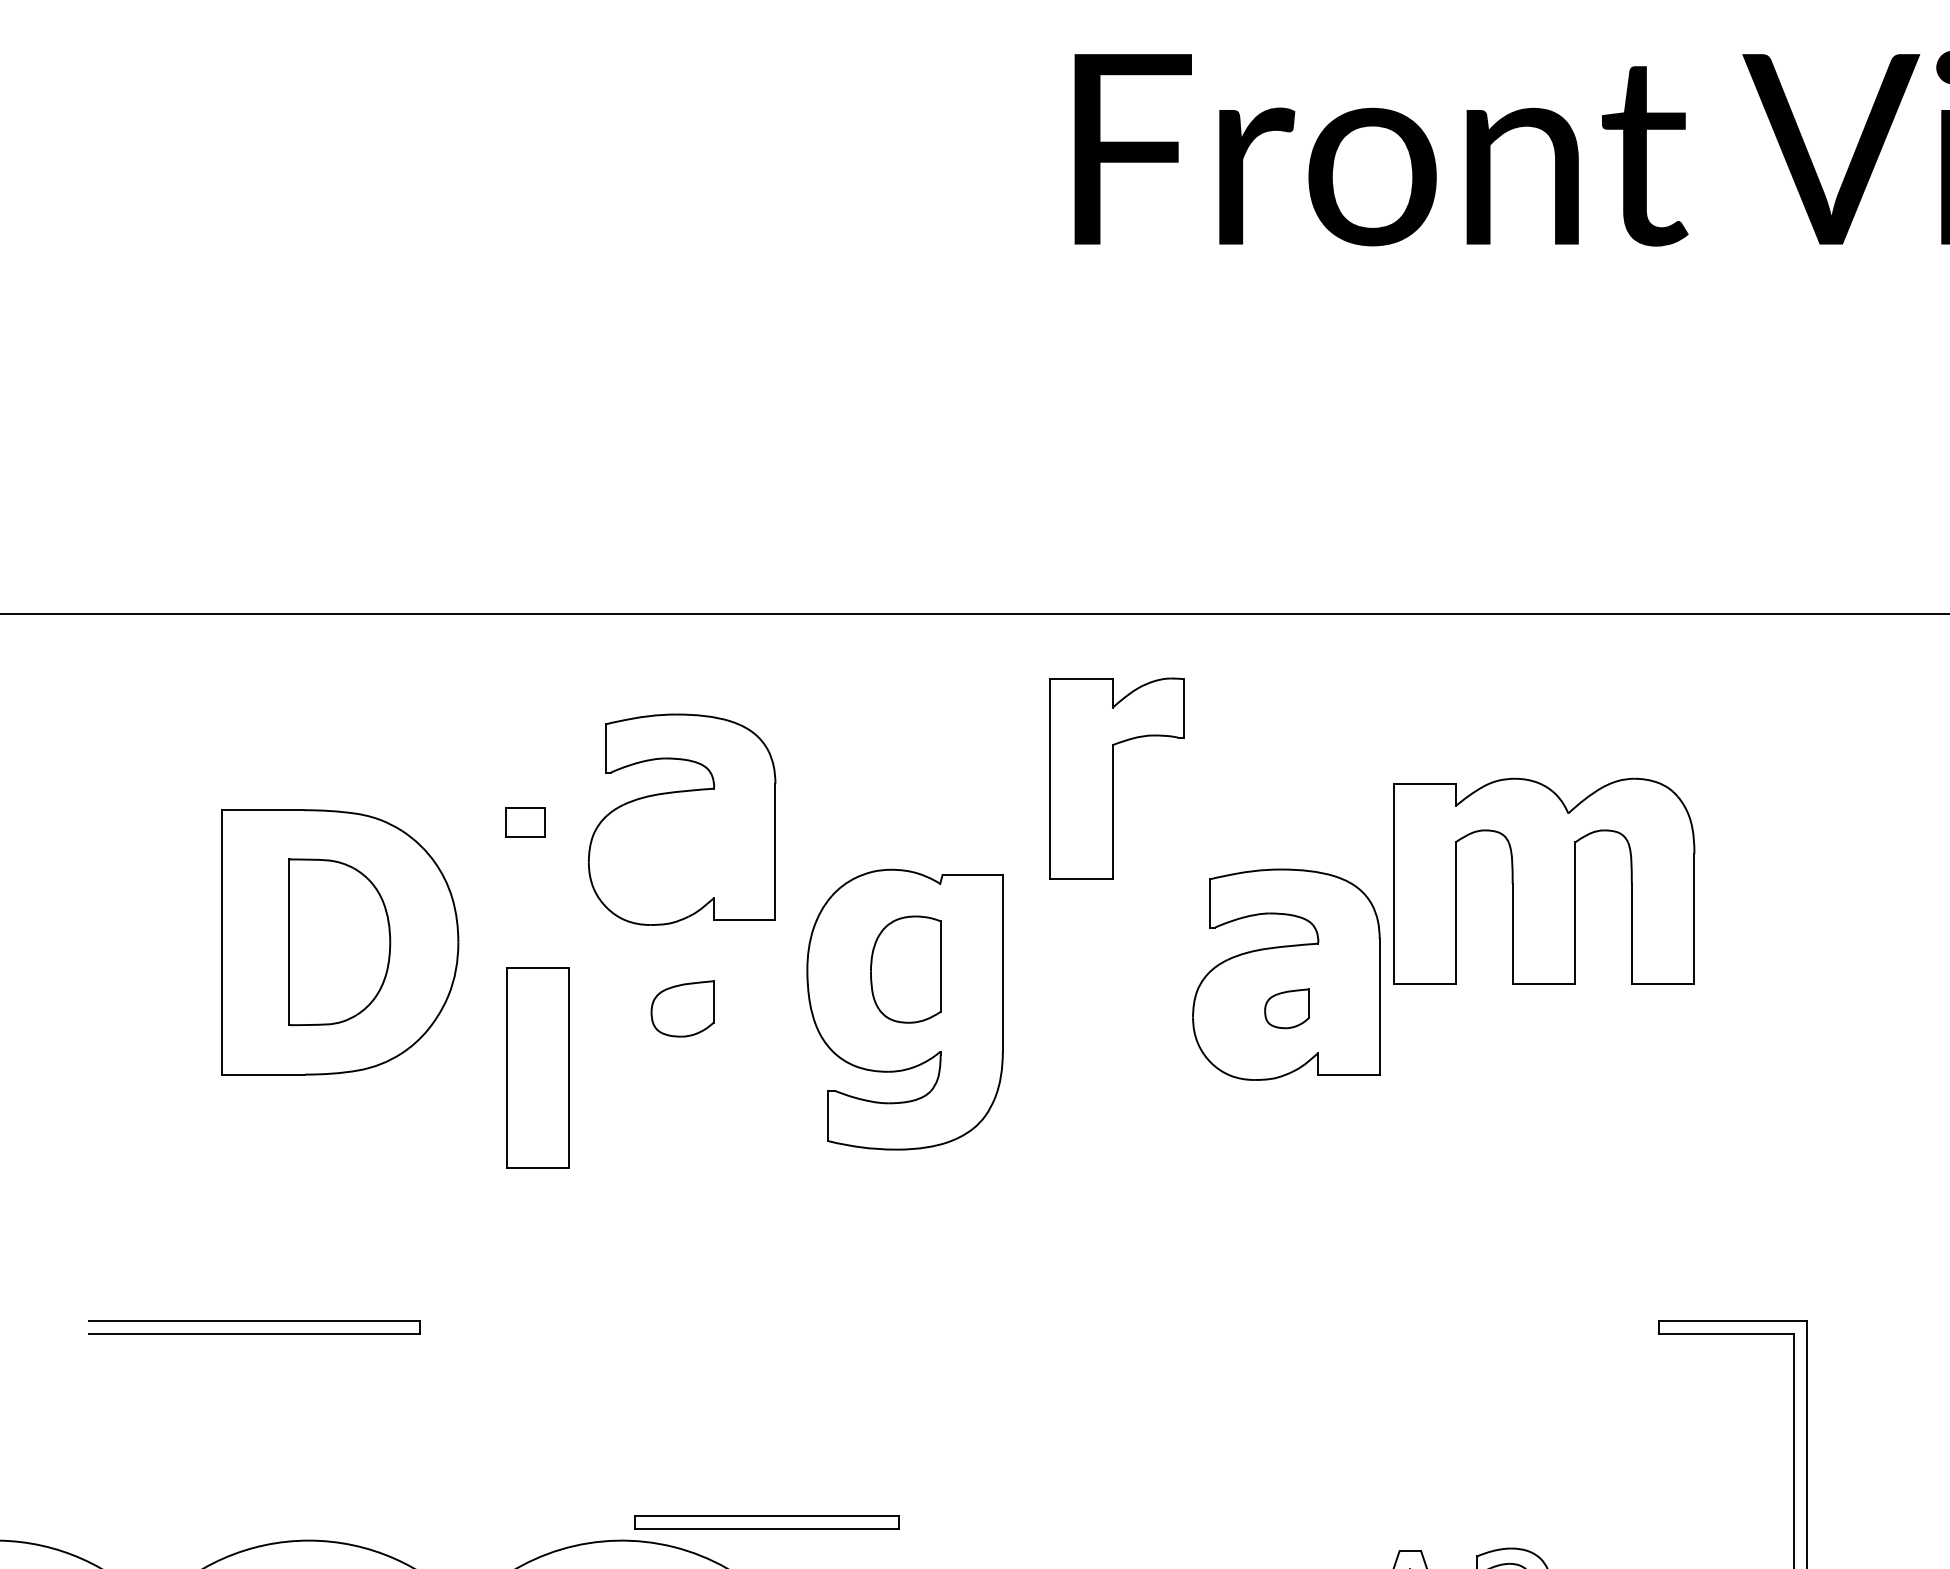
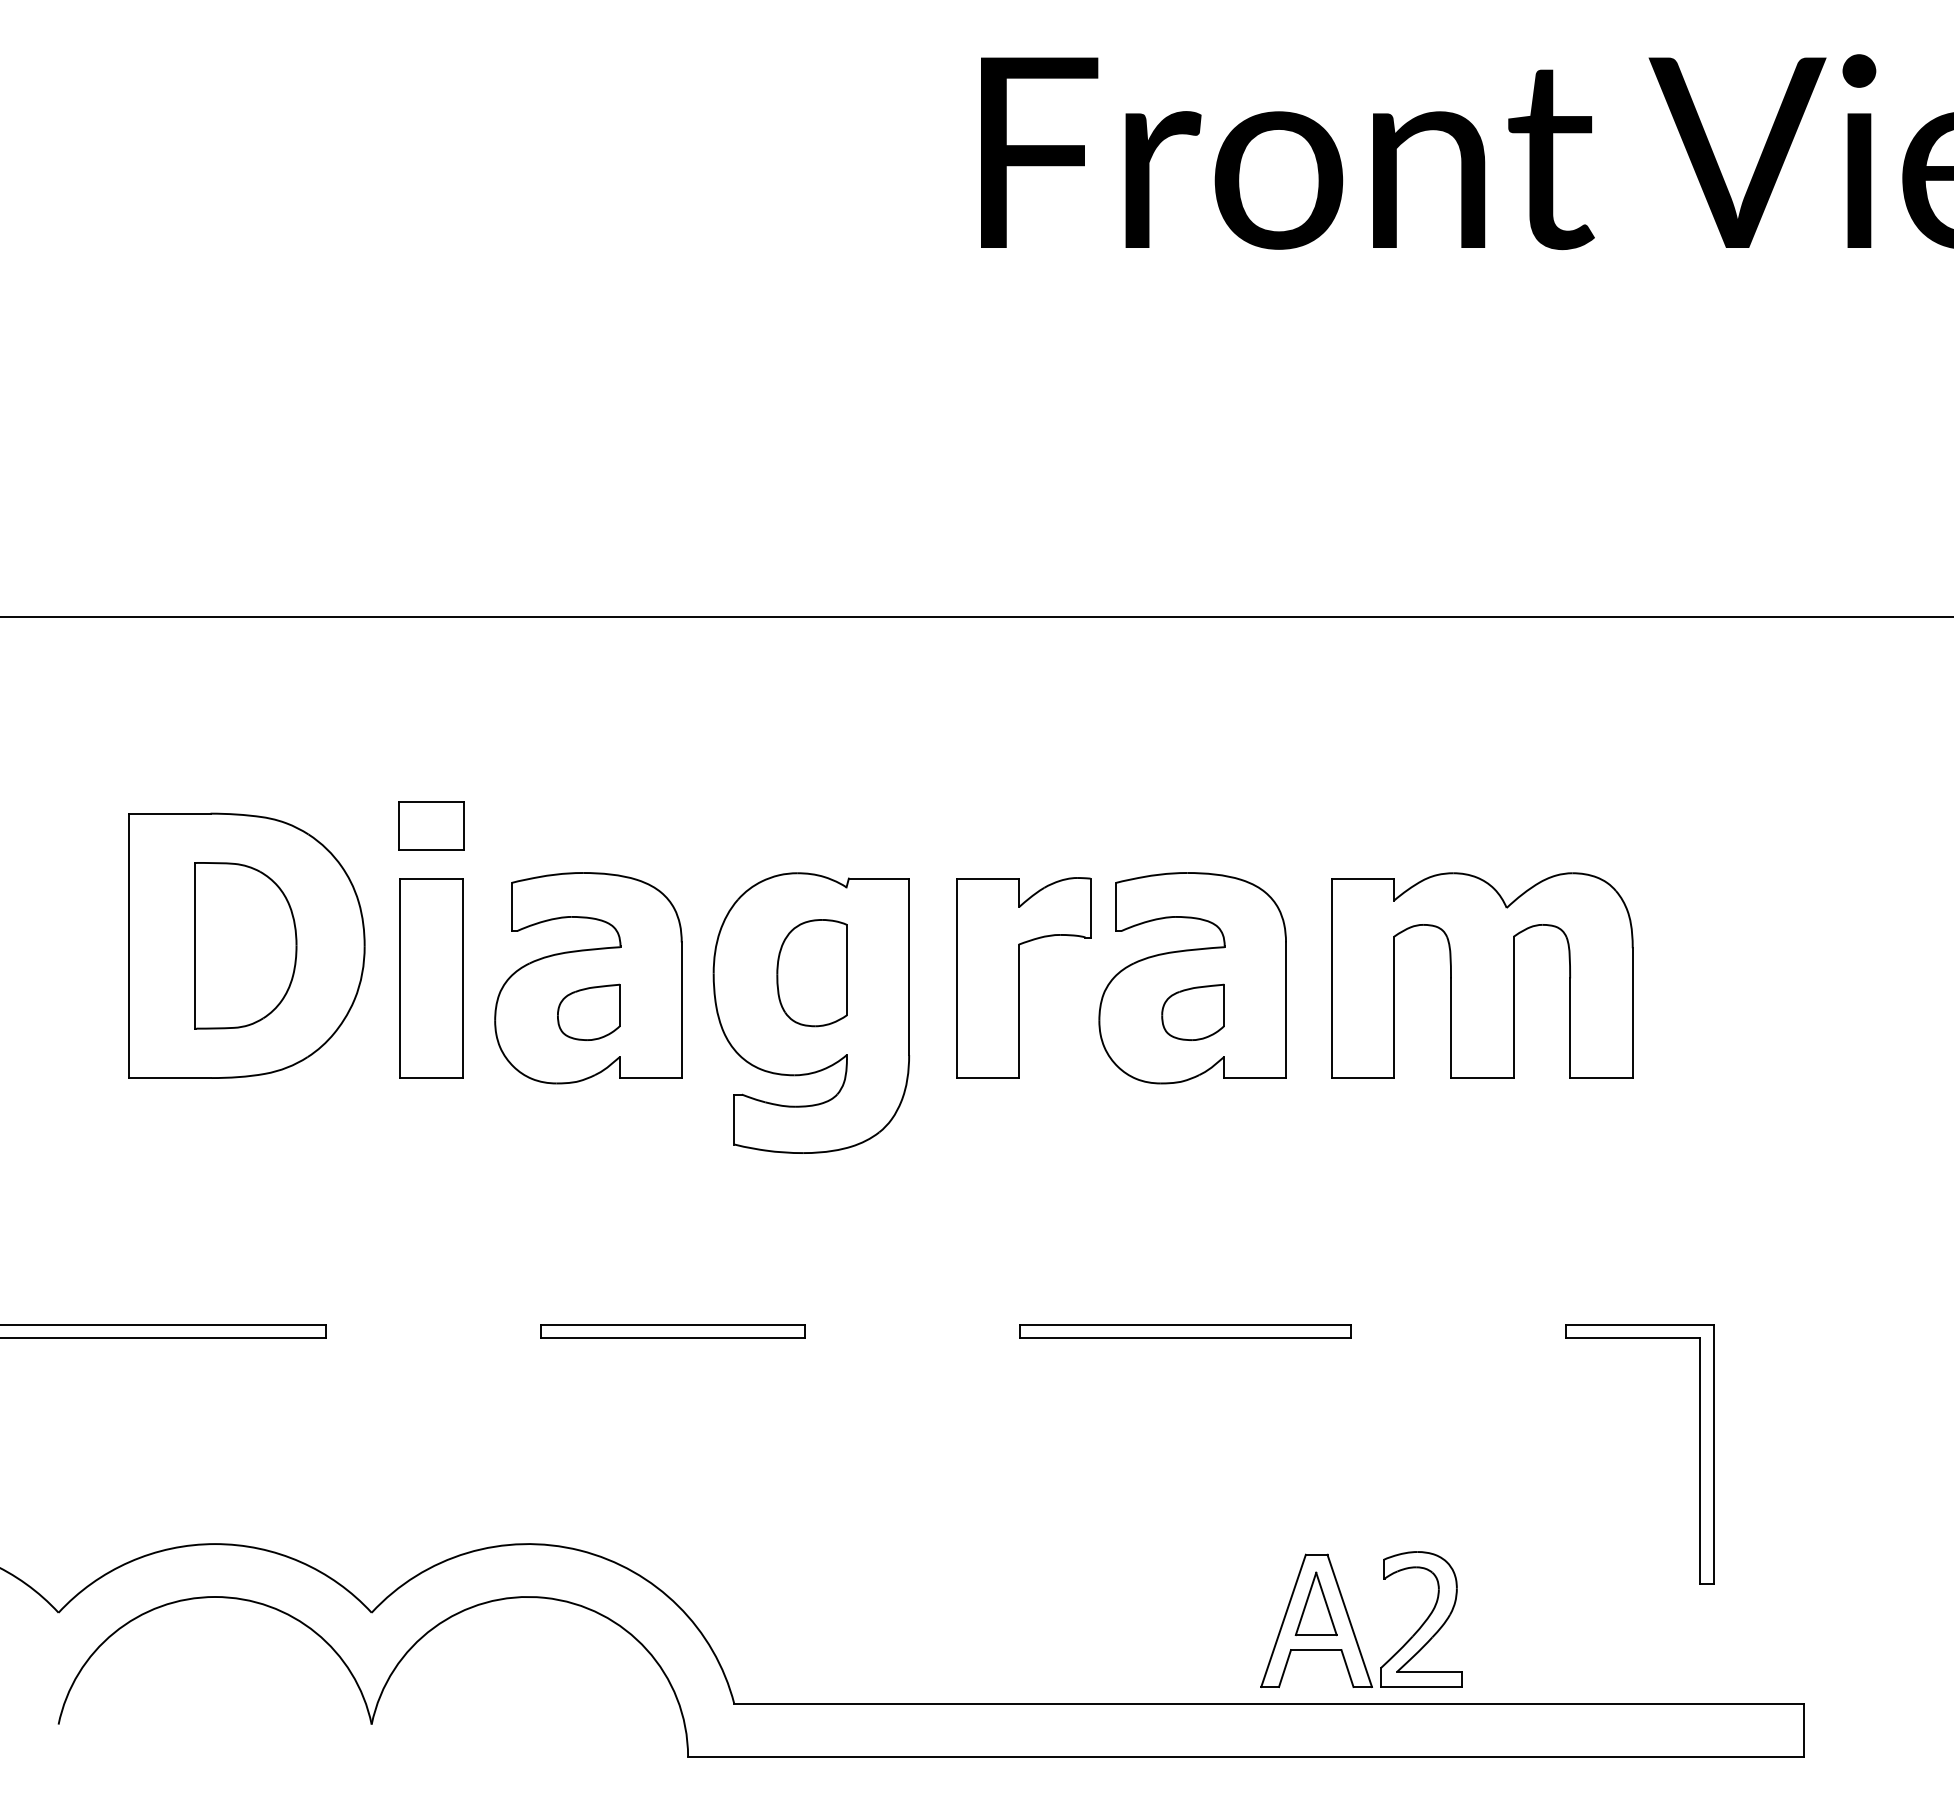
part: (1117, 778) -> (1023, 977), moved
part: (682, 820) -> (588, 978), moved
part: (525, 822) -> (431, 825), size x1.67
part: (1544, 881) -> (1482, 975), moved
part: (1286, 1008) -> (1192, 1011), size x1.43
part: (538, 1068) -> (431, 978), moved
part: (1279, 1328) -> (1185, 1331), added
part: (766, 1523) -> (672, 1331), moved

